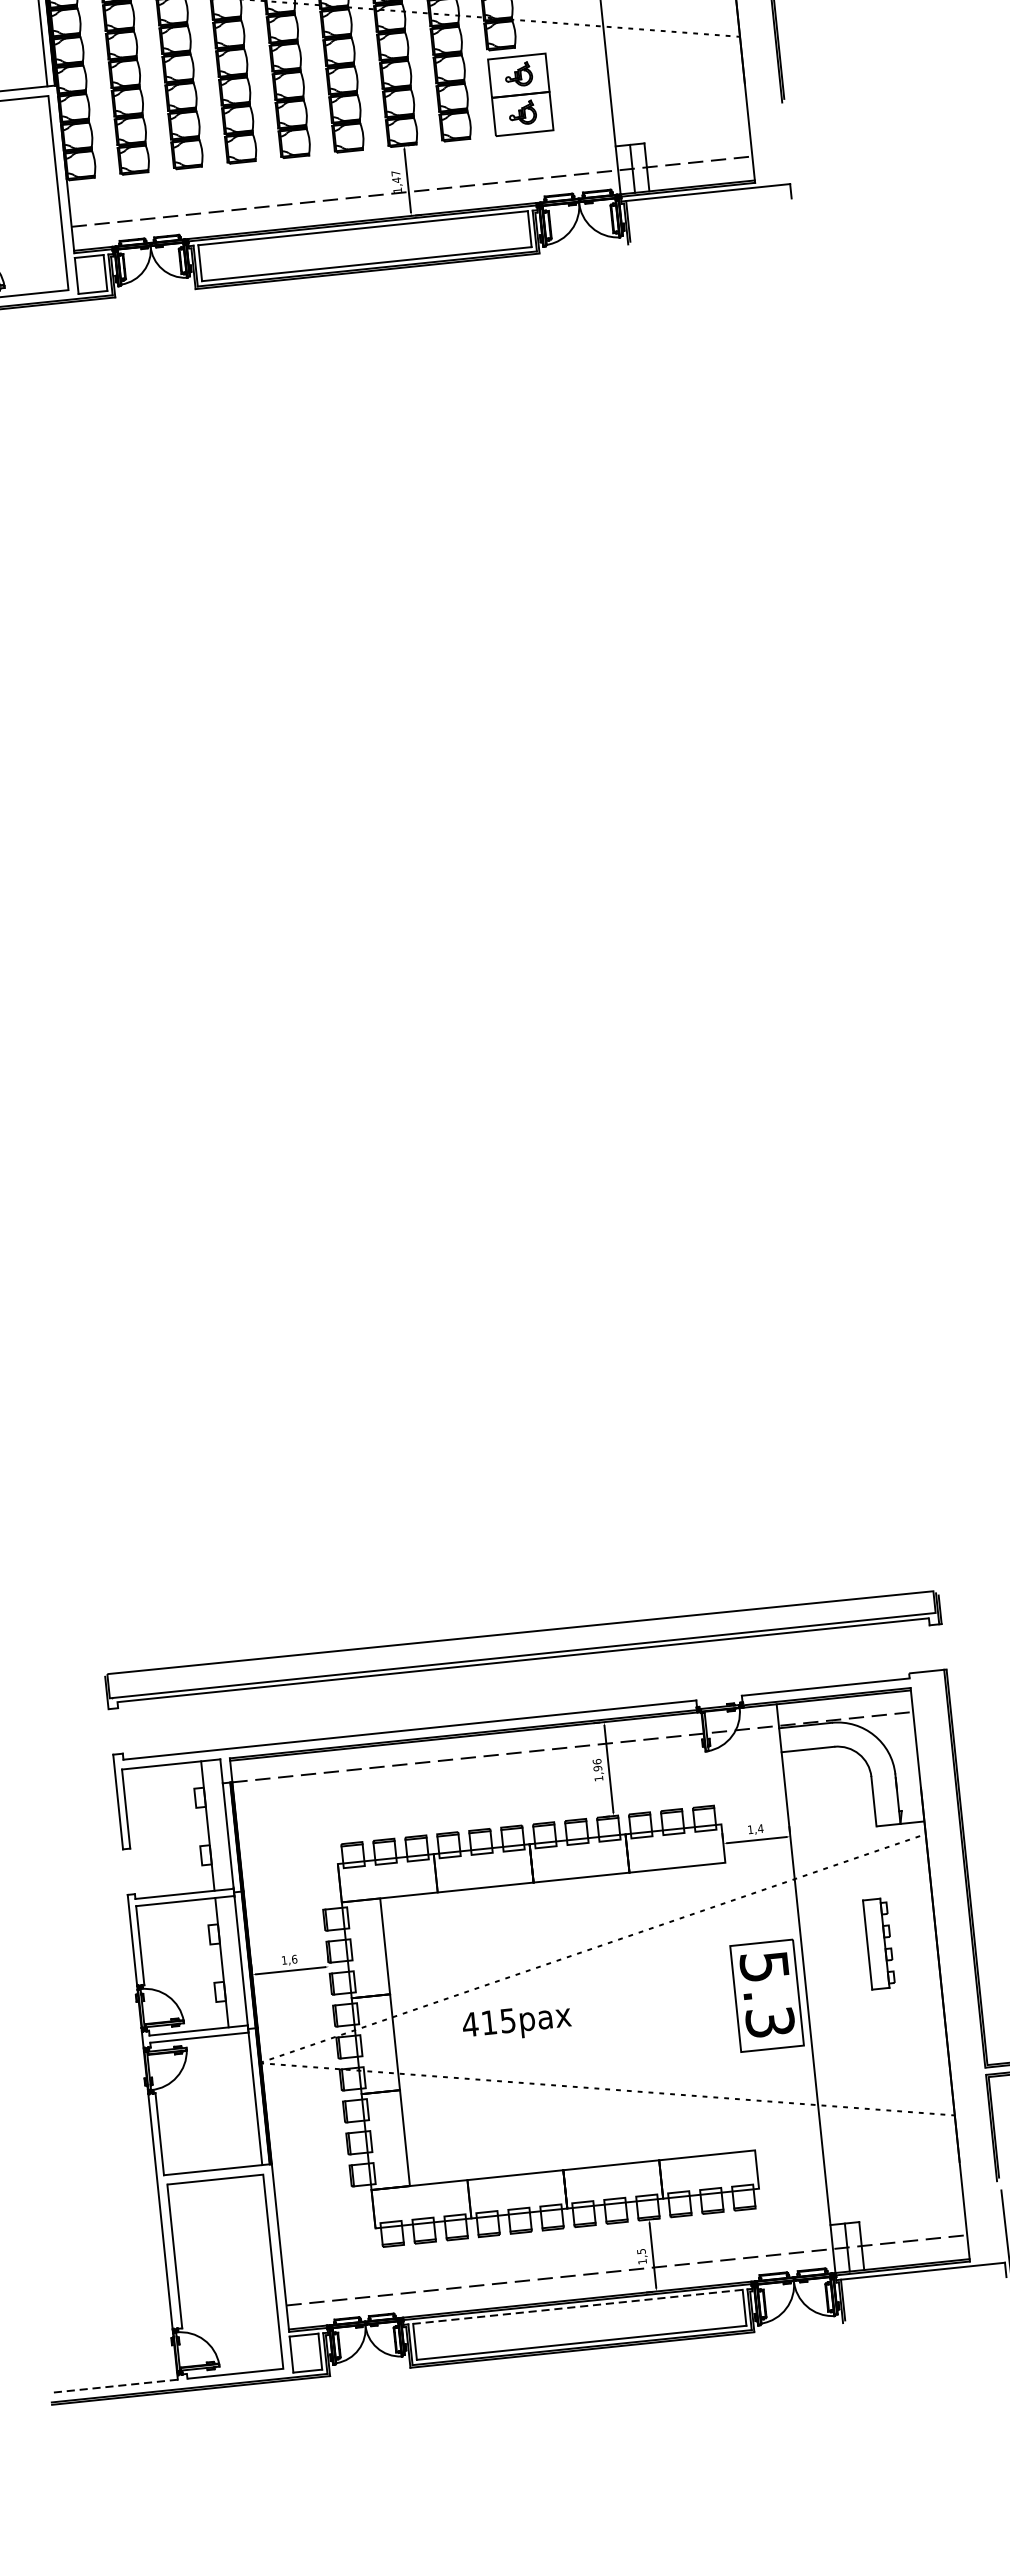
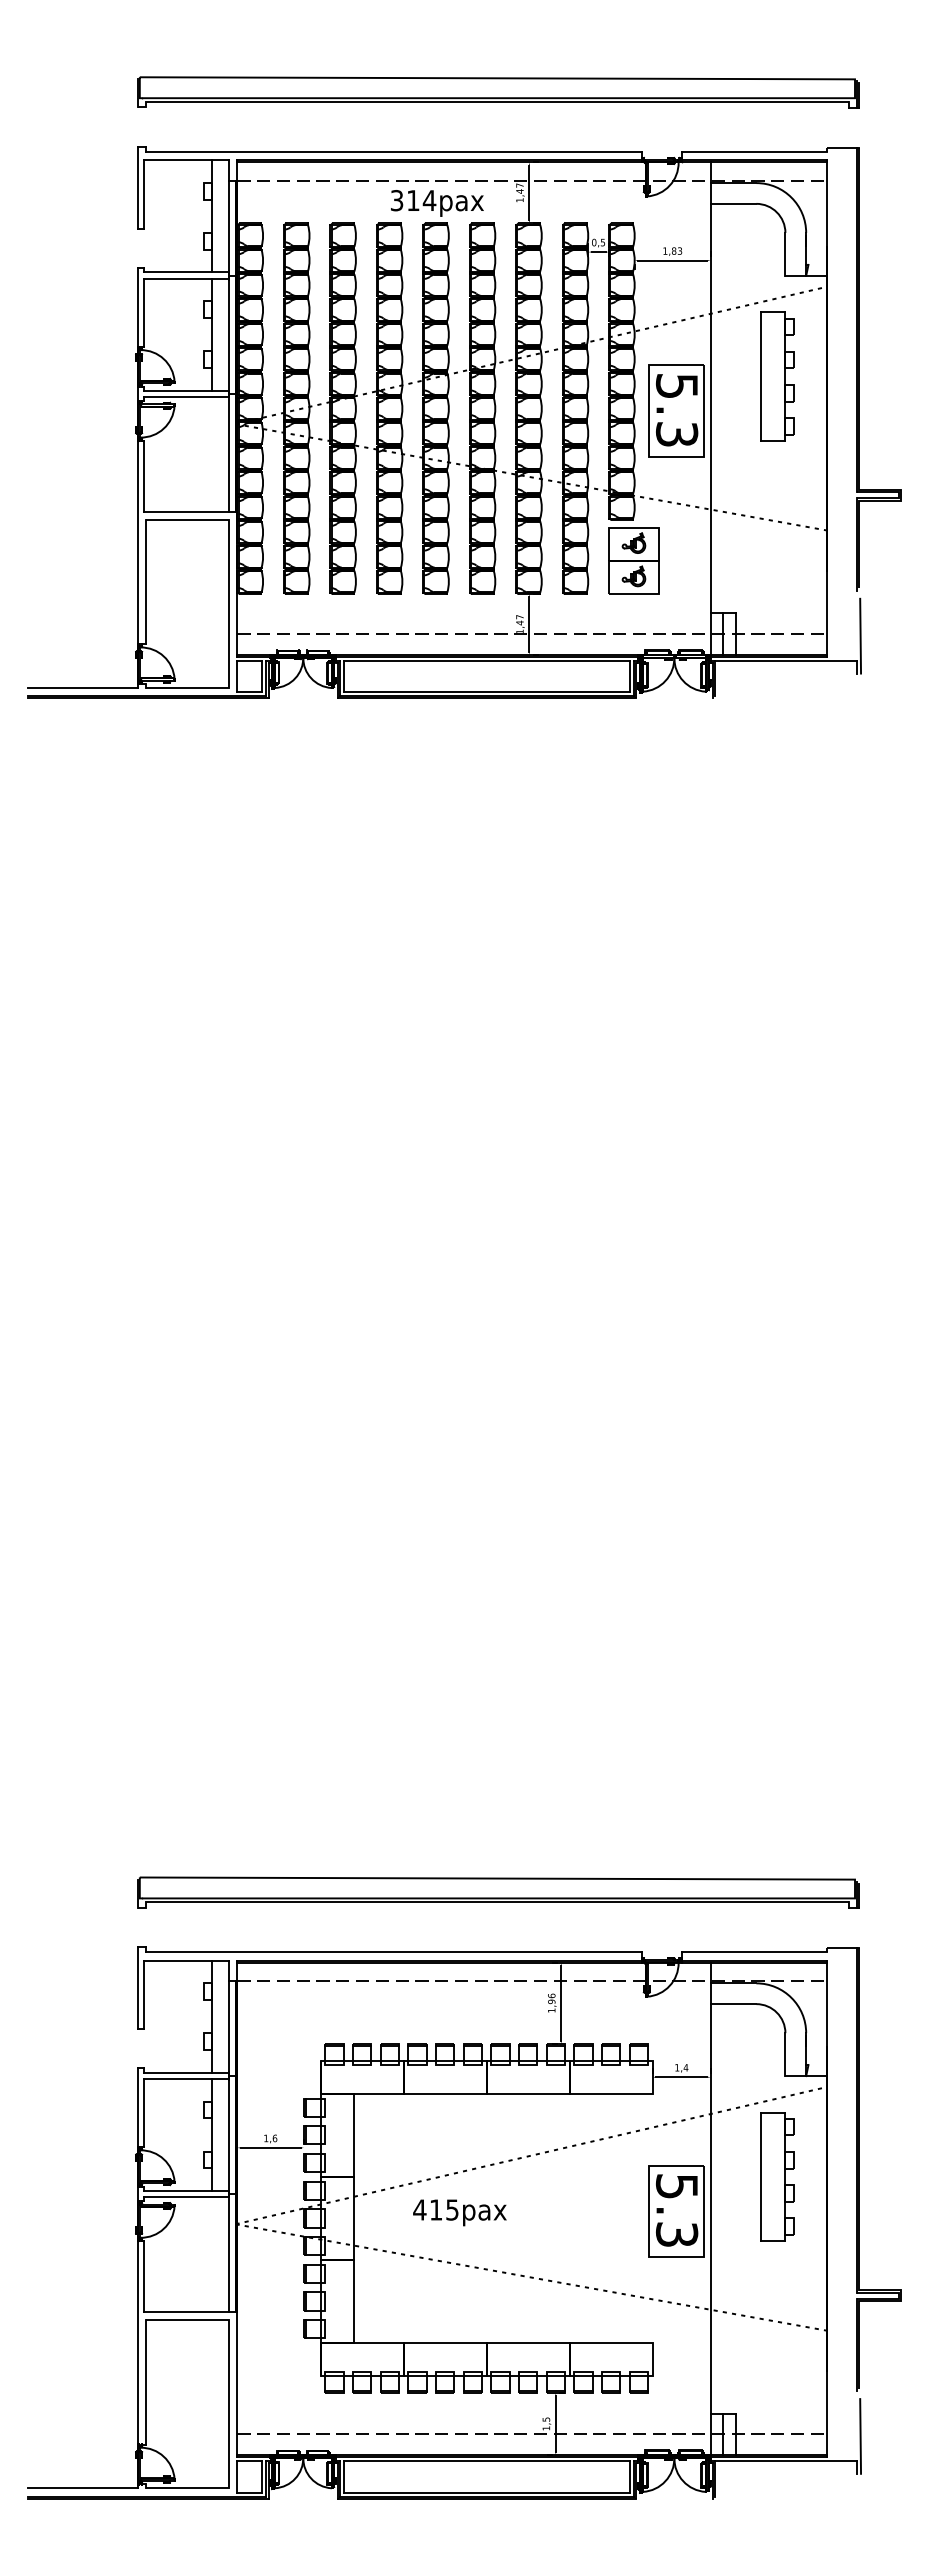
line: (791, 154) -> (860, 635), added
part: (879, 1943) -> (777, 2176), size x1.67
line: (578, 2306) -> (487, 2461), dashed -> solid
line: (114, 2386) -> (82, 2488), dashed -> solid

